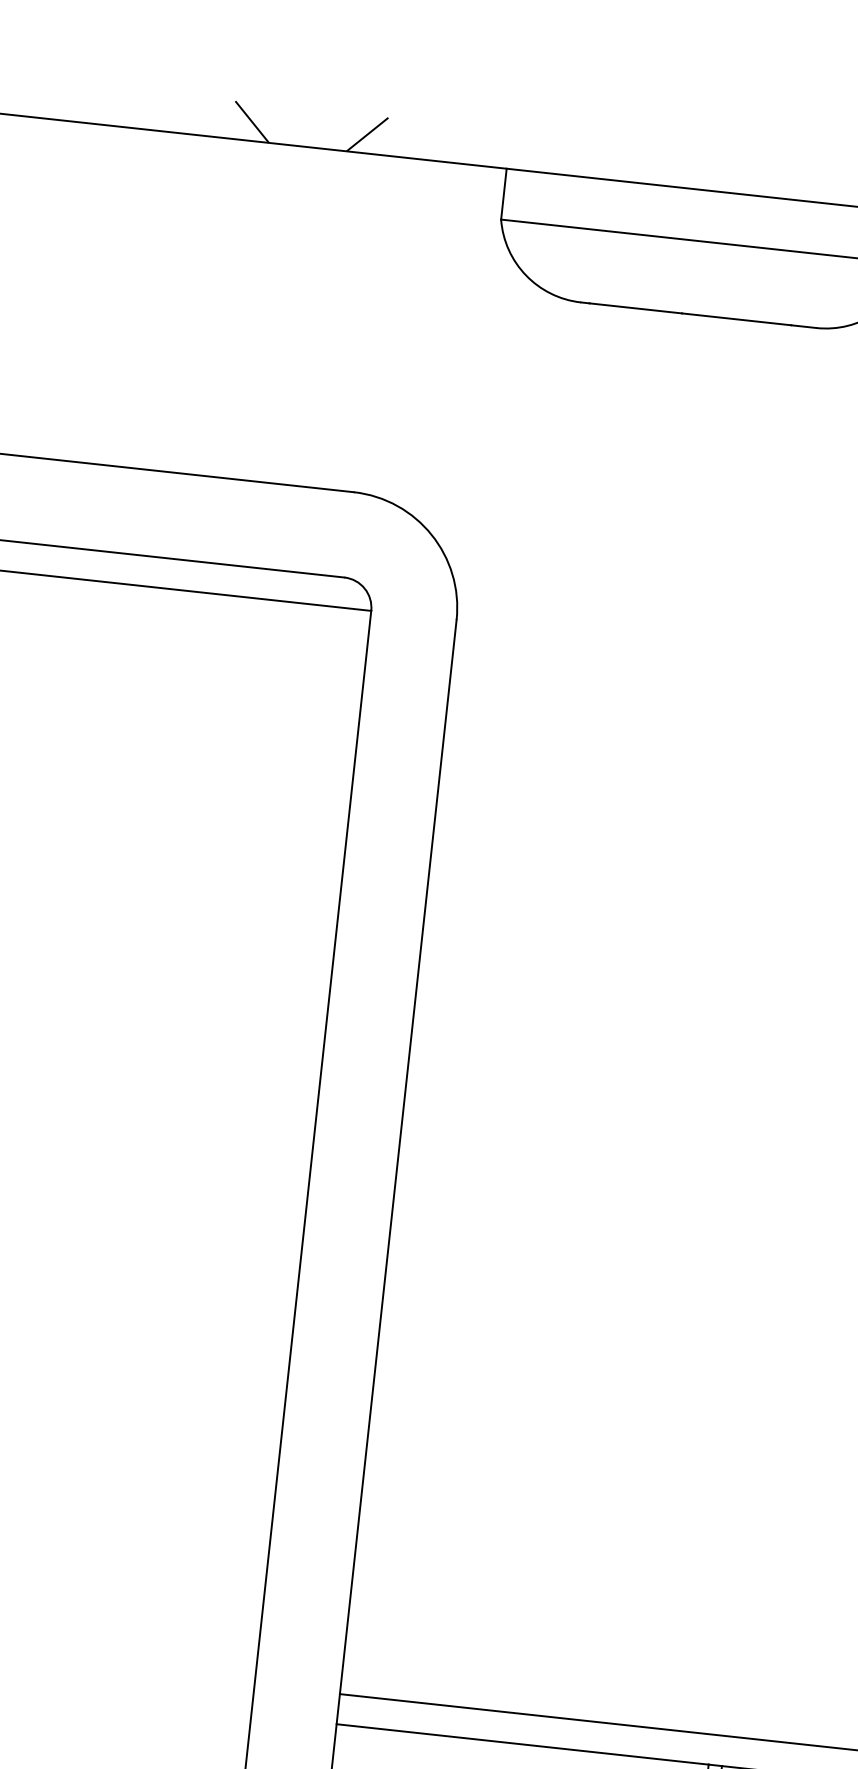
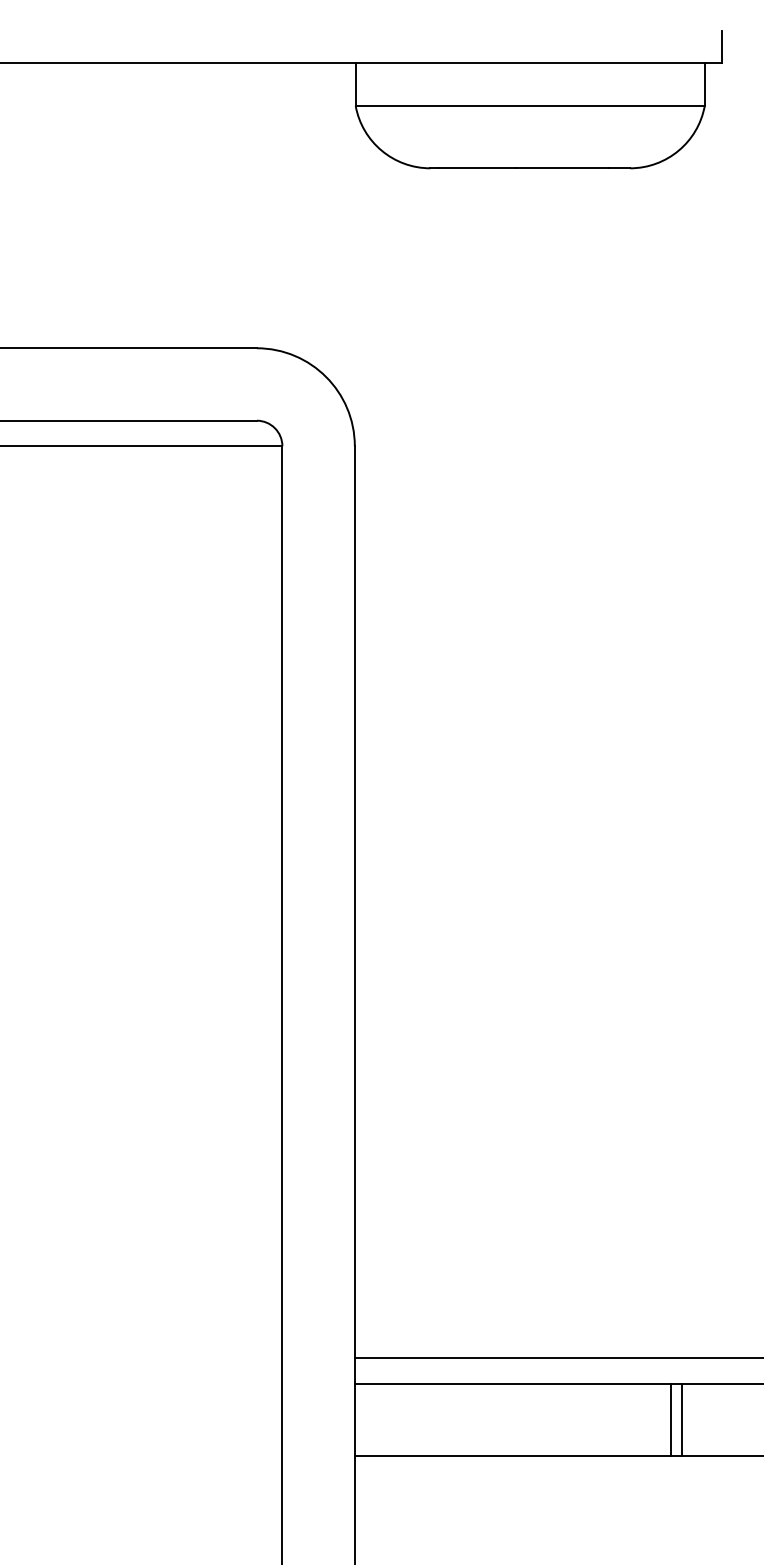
hatch: (309, 127) -> (186, 46), removed

